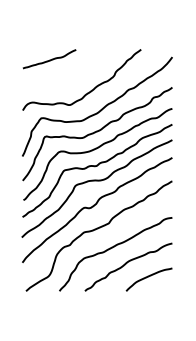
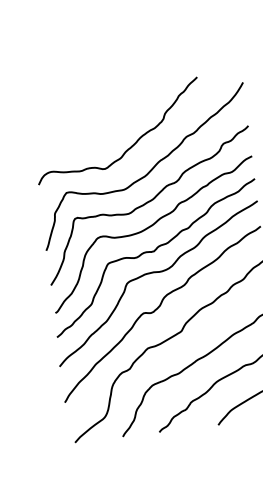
curve: (49, 59) -> (67, 107), removed

